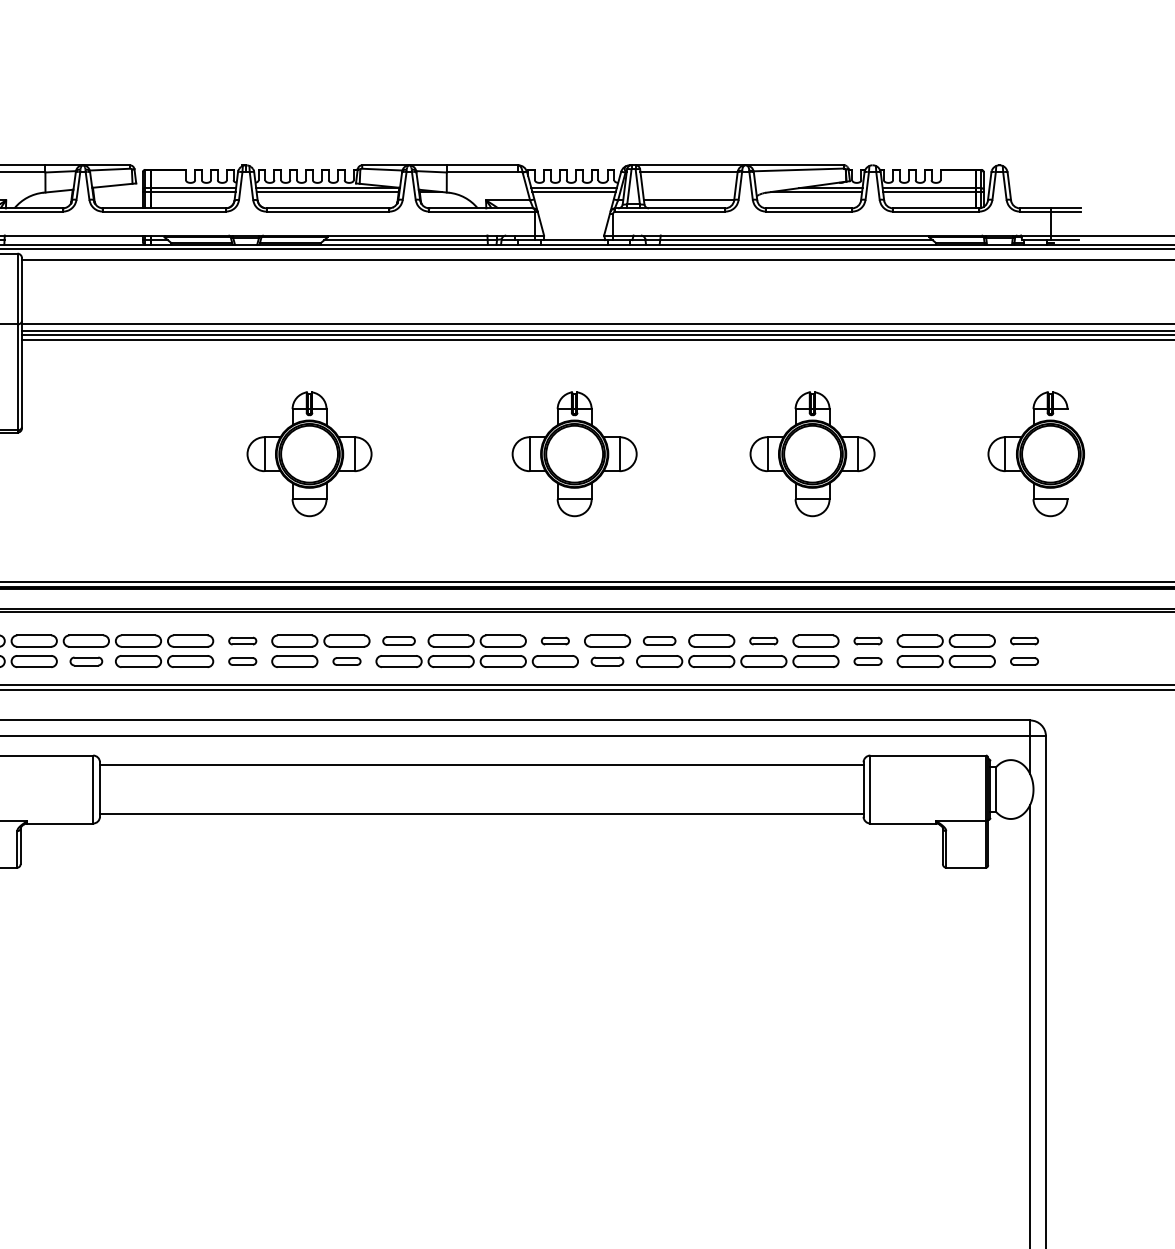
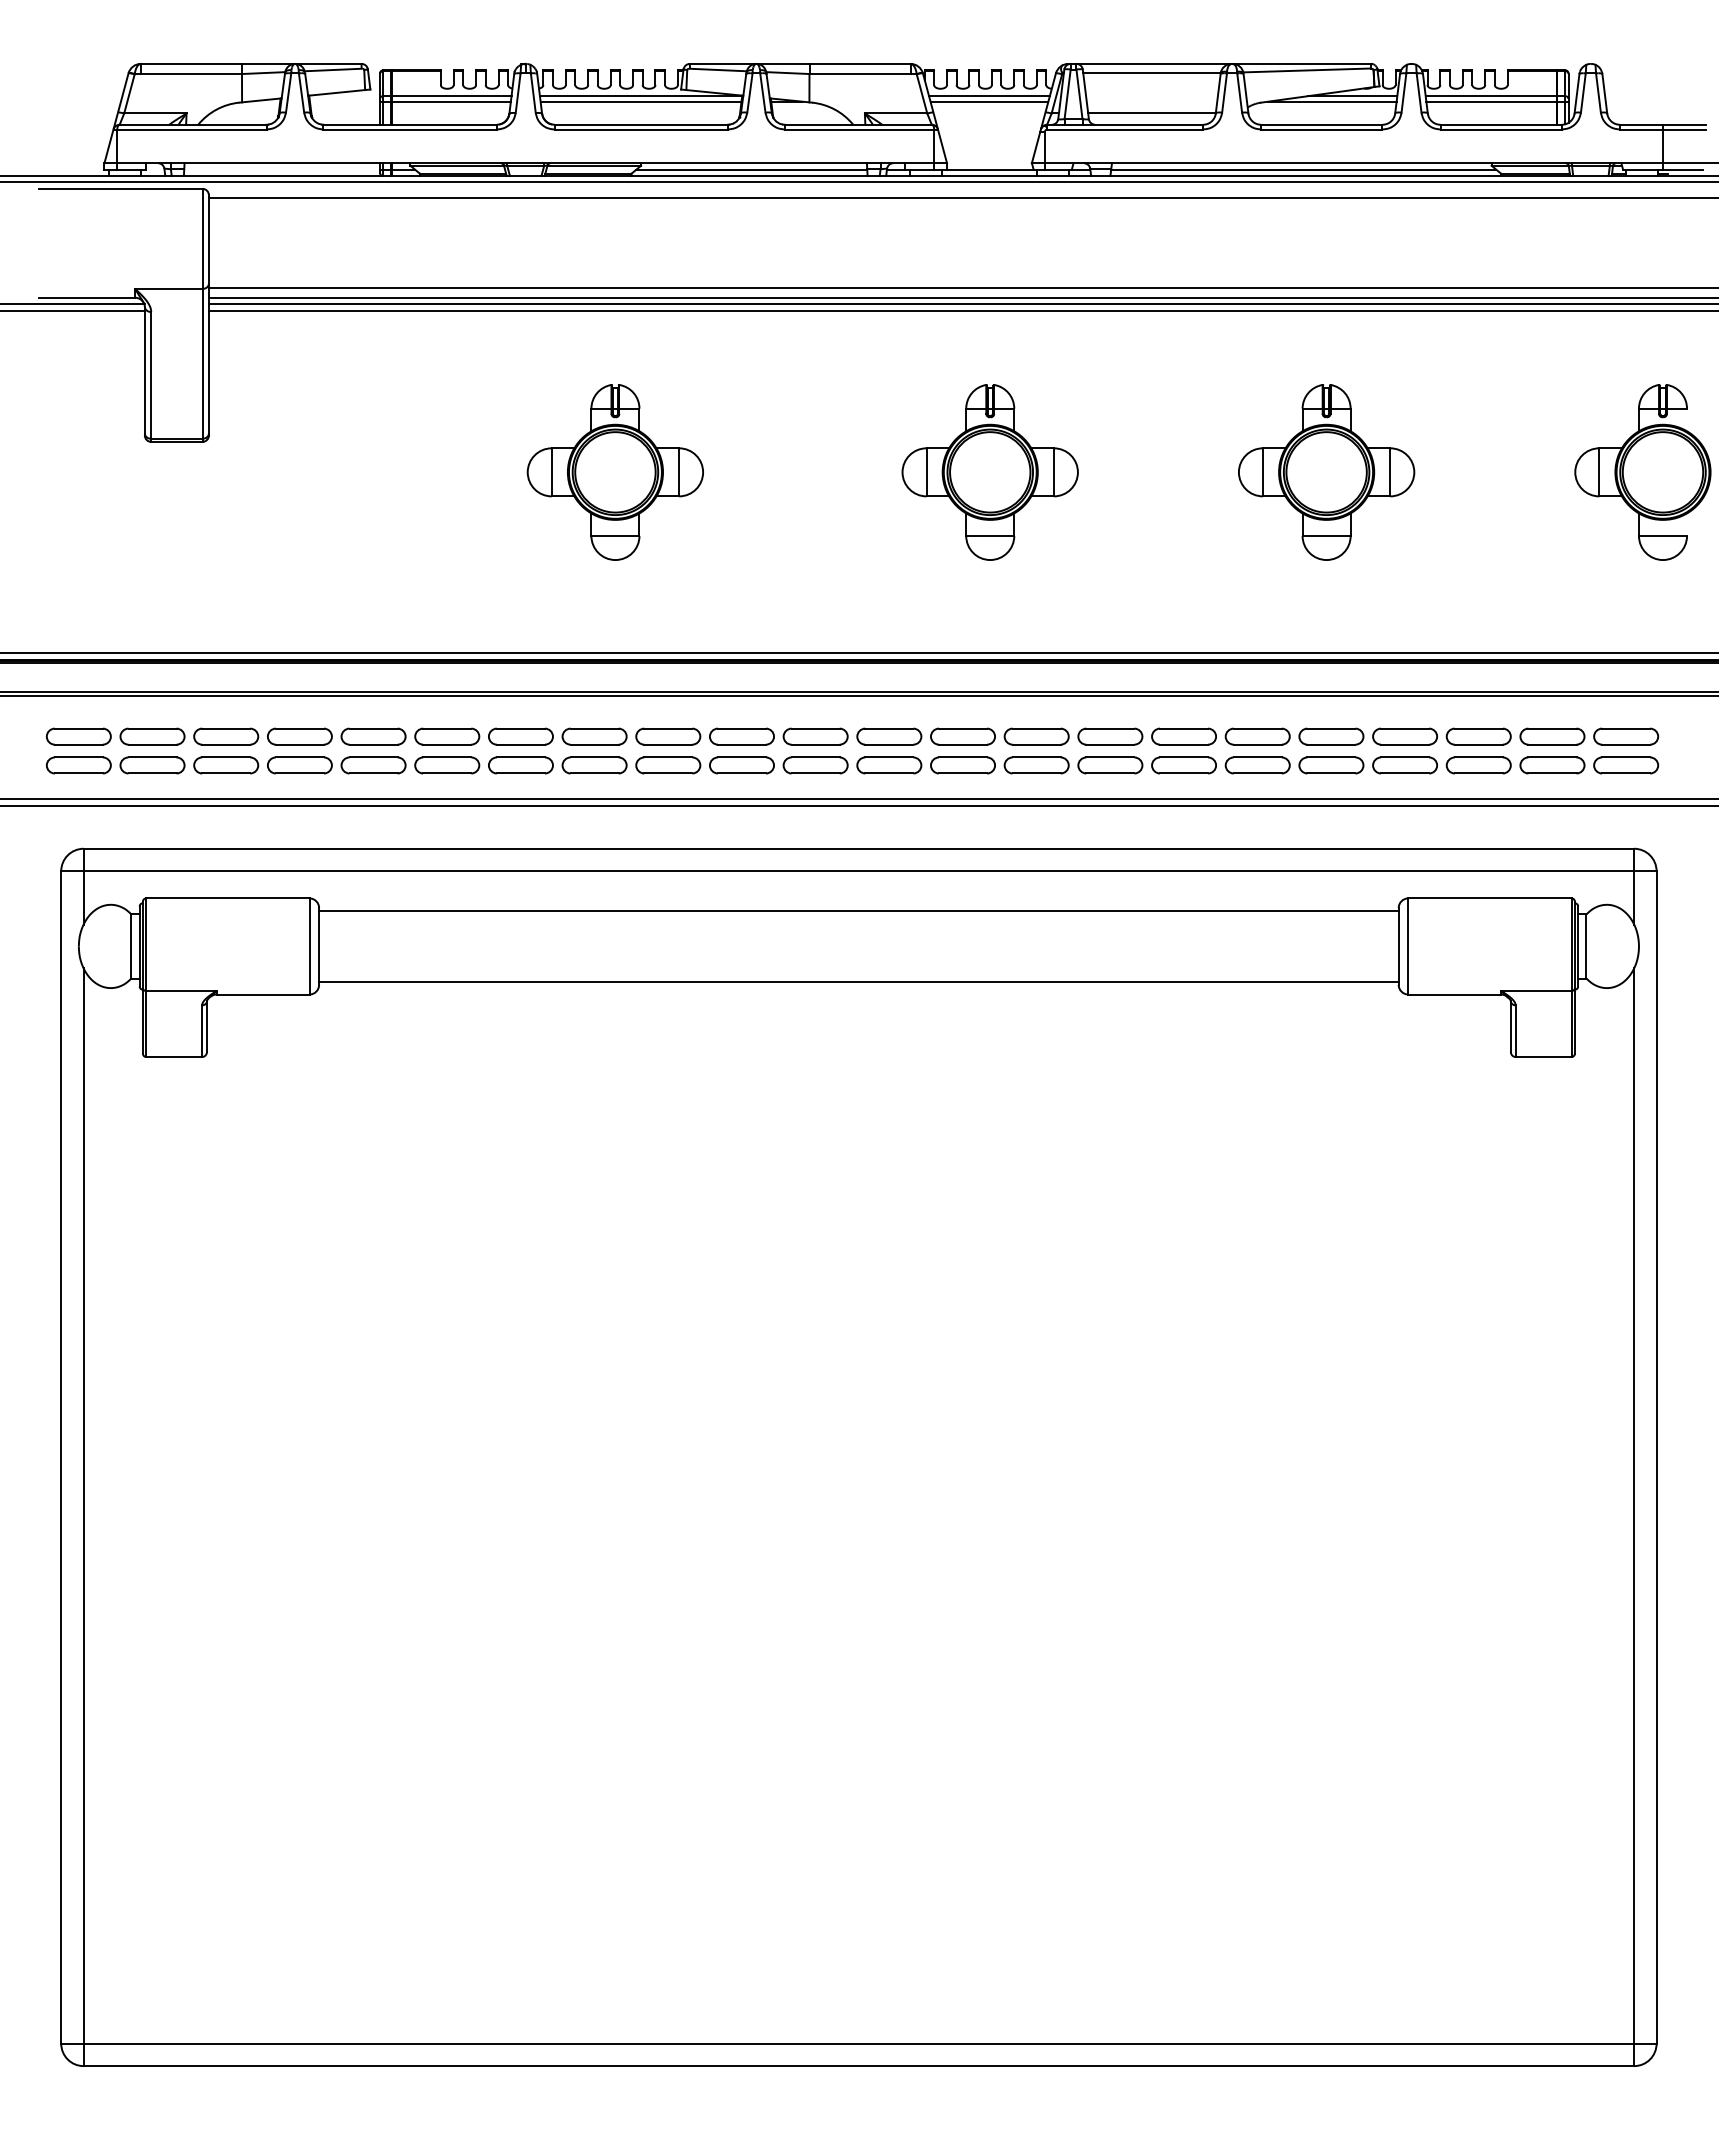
part: (242, 641) -> (520, 736), size x1.67
part: (398, 641) -> (741, 736), size x1.43
part: (555, 641) -> (962, 736), size x1.67
part: (659, 641) -> (1110, 736), size x1.43
part: (763, 641) -> (1257, 736), size x1.67
part: (867, 641) -> (1404, 736), size x1.67
part: (1024, 641) -> (1626, 736), size x1.67
part: (86, 661) -> (299, 765), size x1.43
part: (242, 661) -> (520, 765), size x1.67
part: (347, 661) -> (668, 765), size x1.67
part: (607, 661) -> (1036, 765), size x1.43
part: (867, 661) -> (1404, 765), size x1.67
part: (1024, 661) -> (1626, 765), size x1.67

